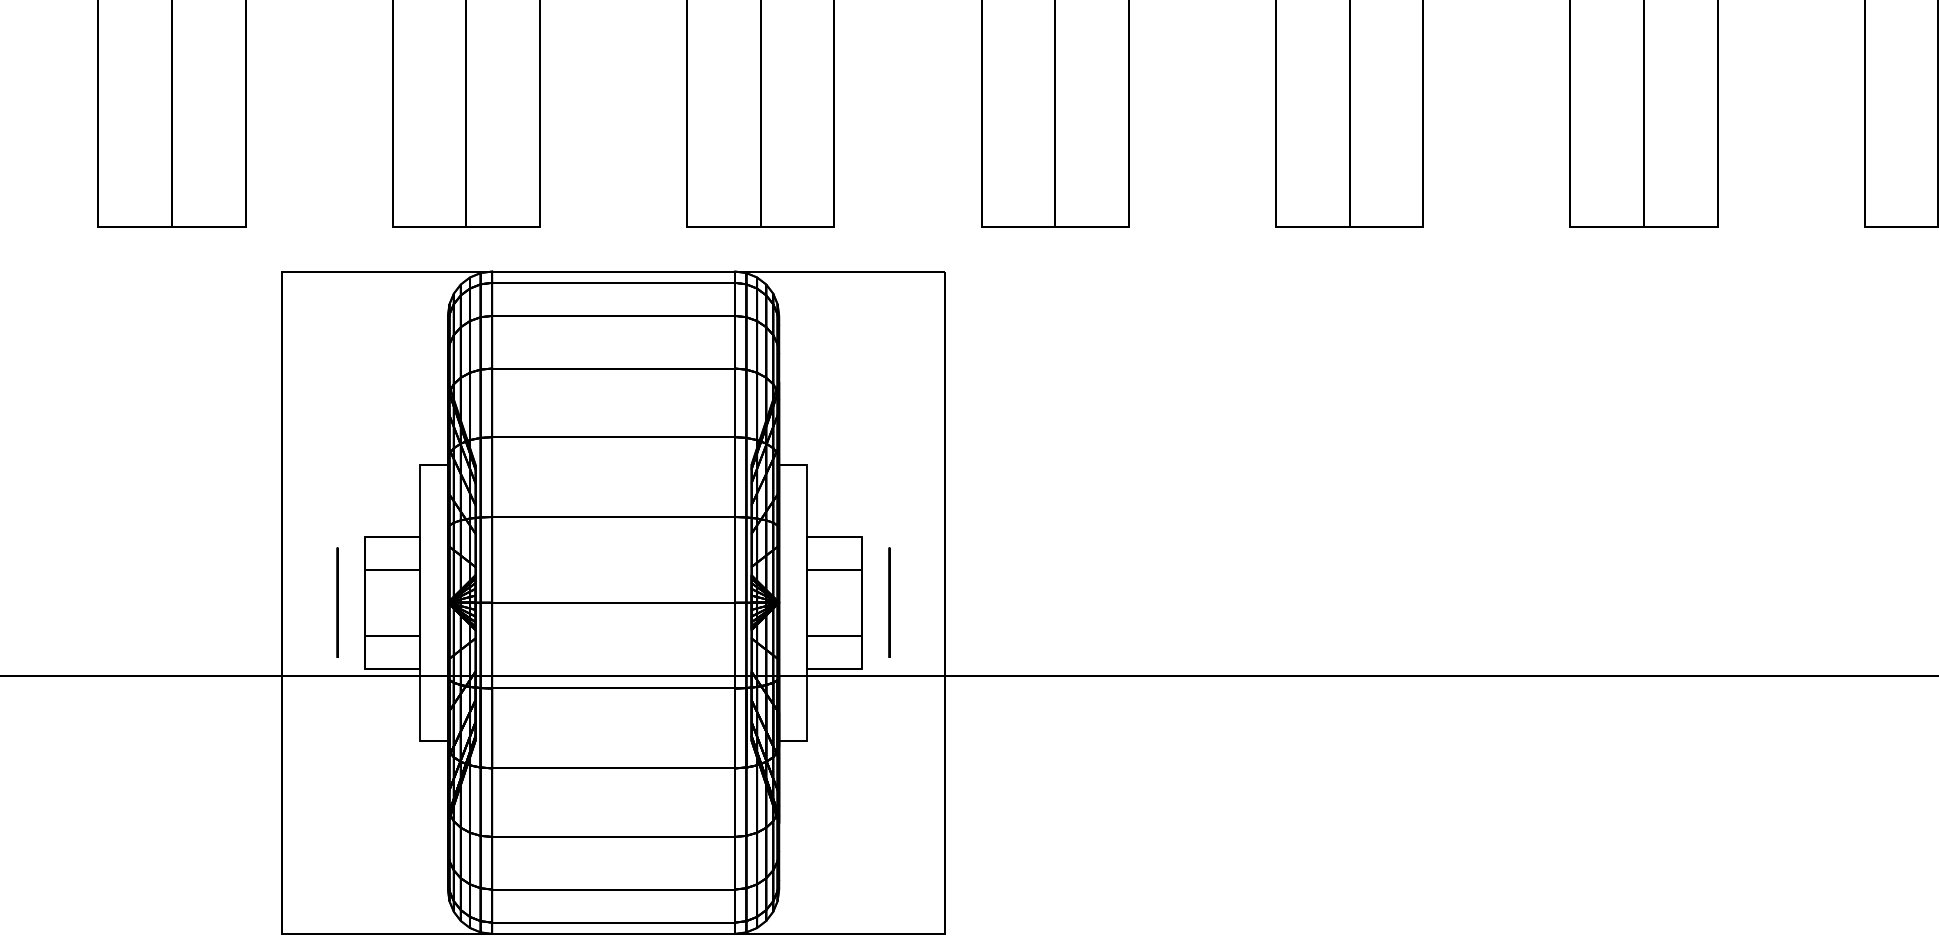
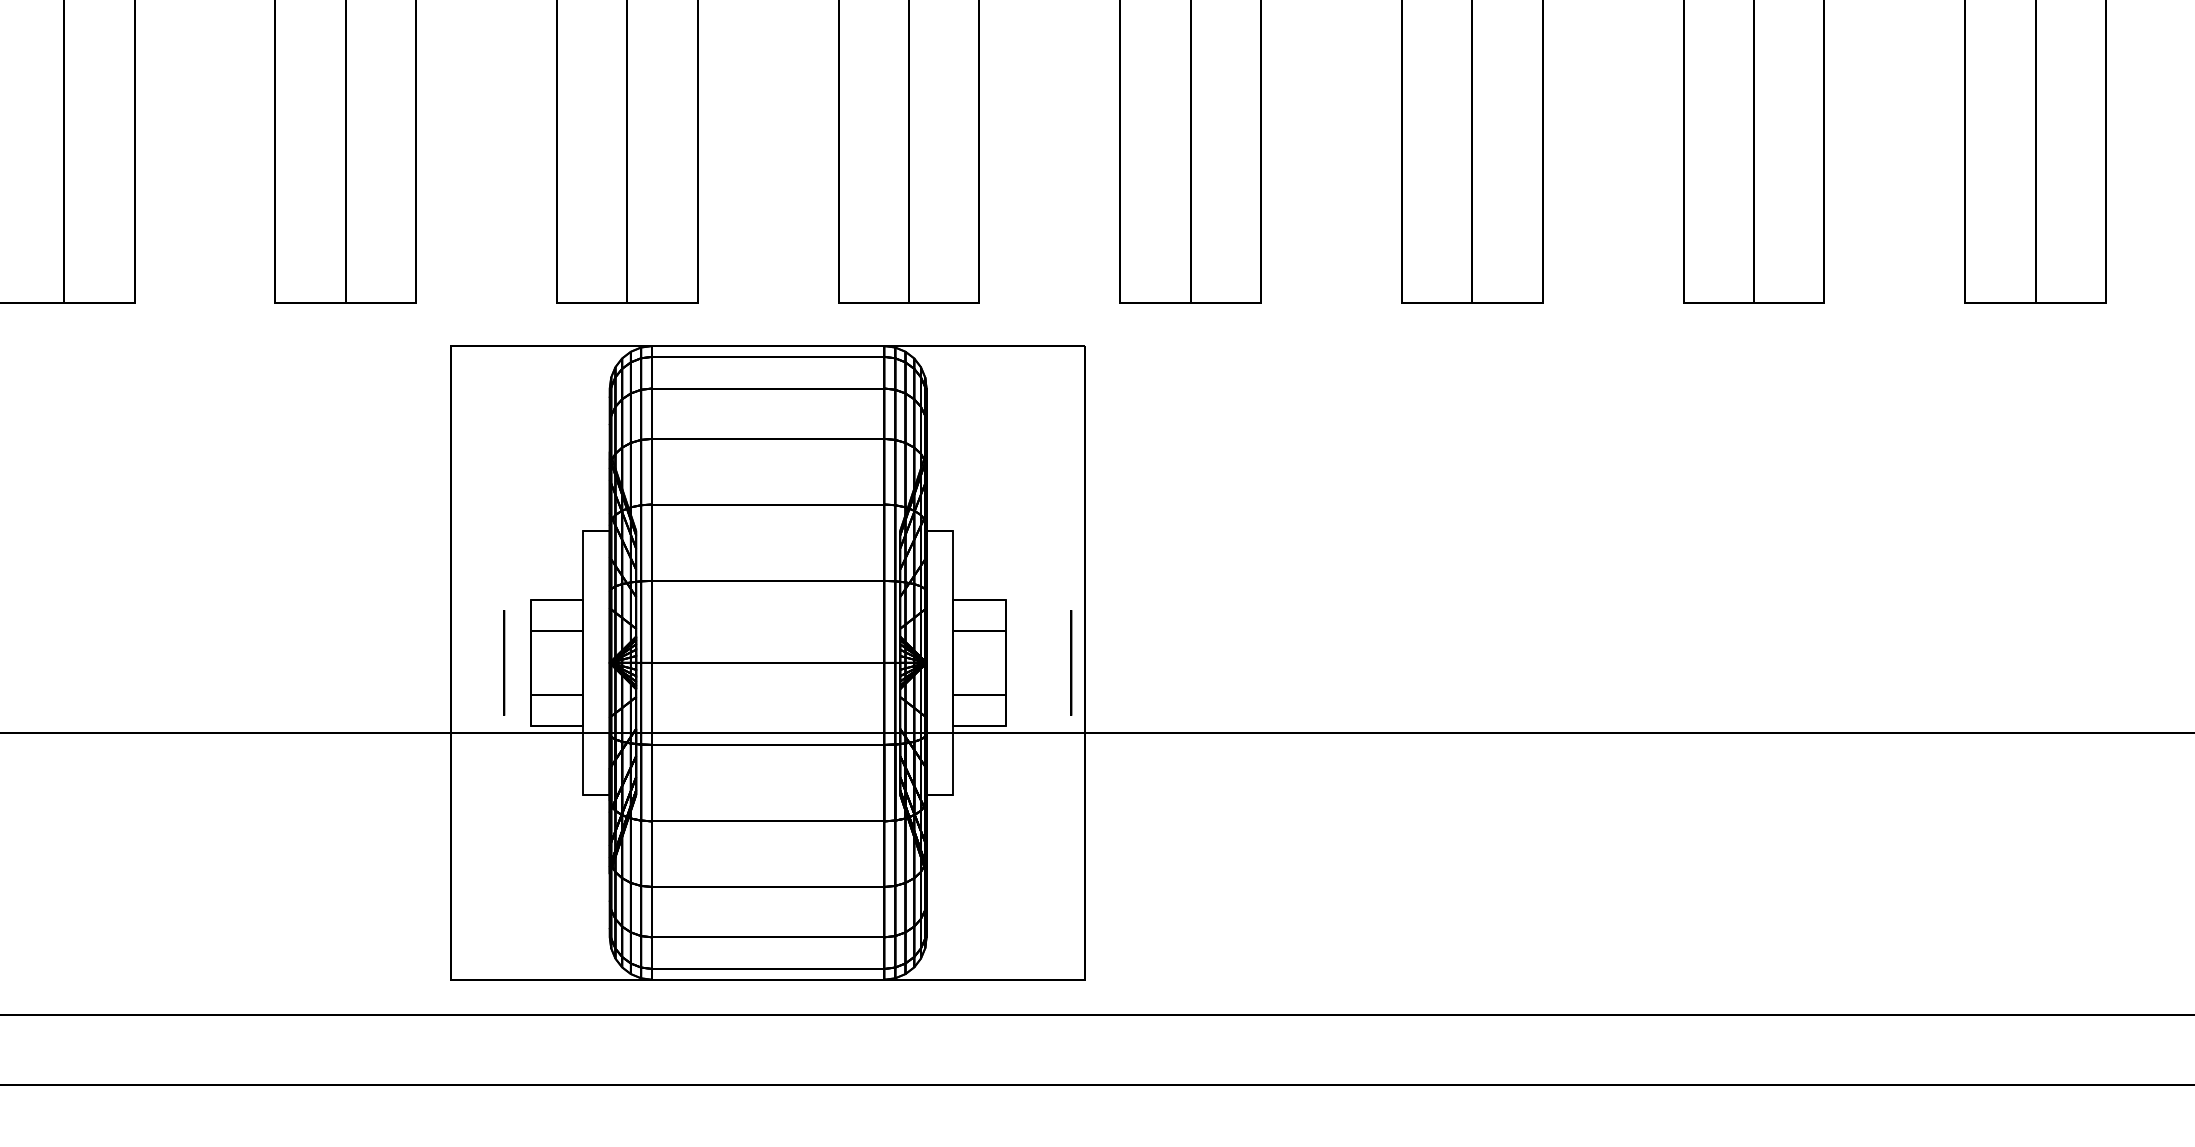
circle: (889, 602) -> (1071, 662), moved

